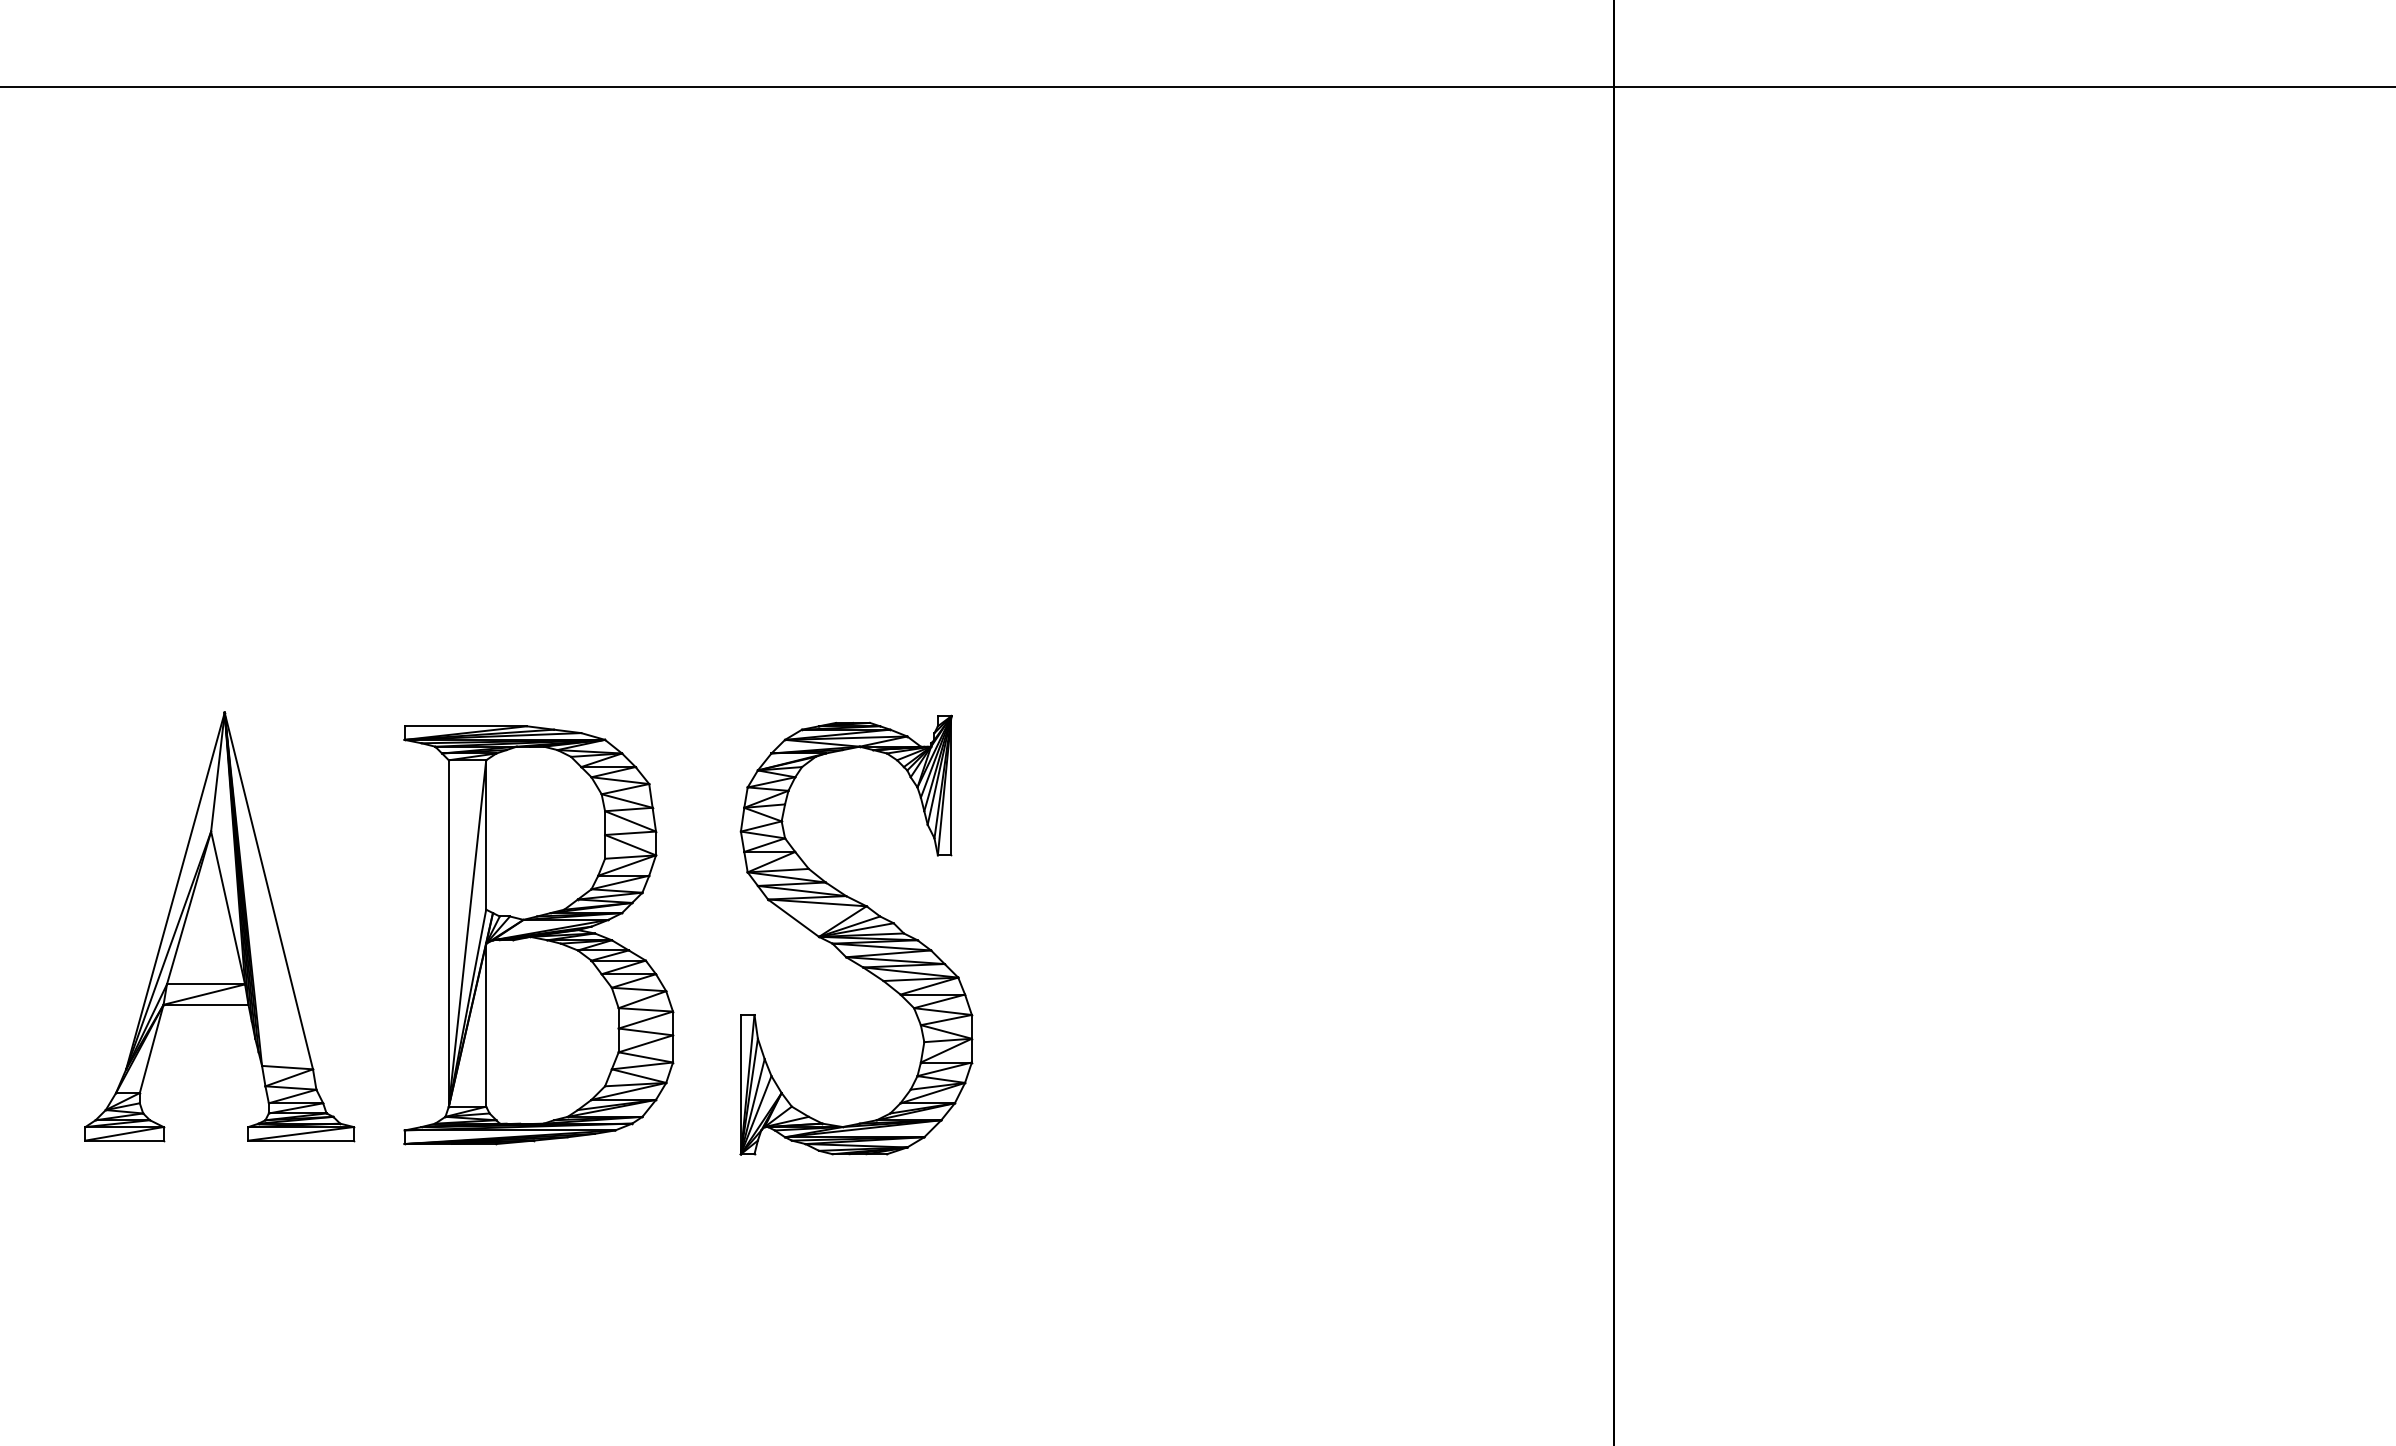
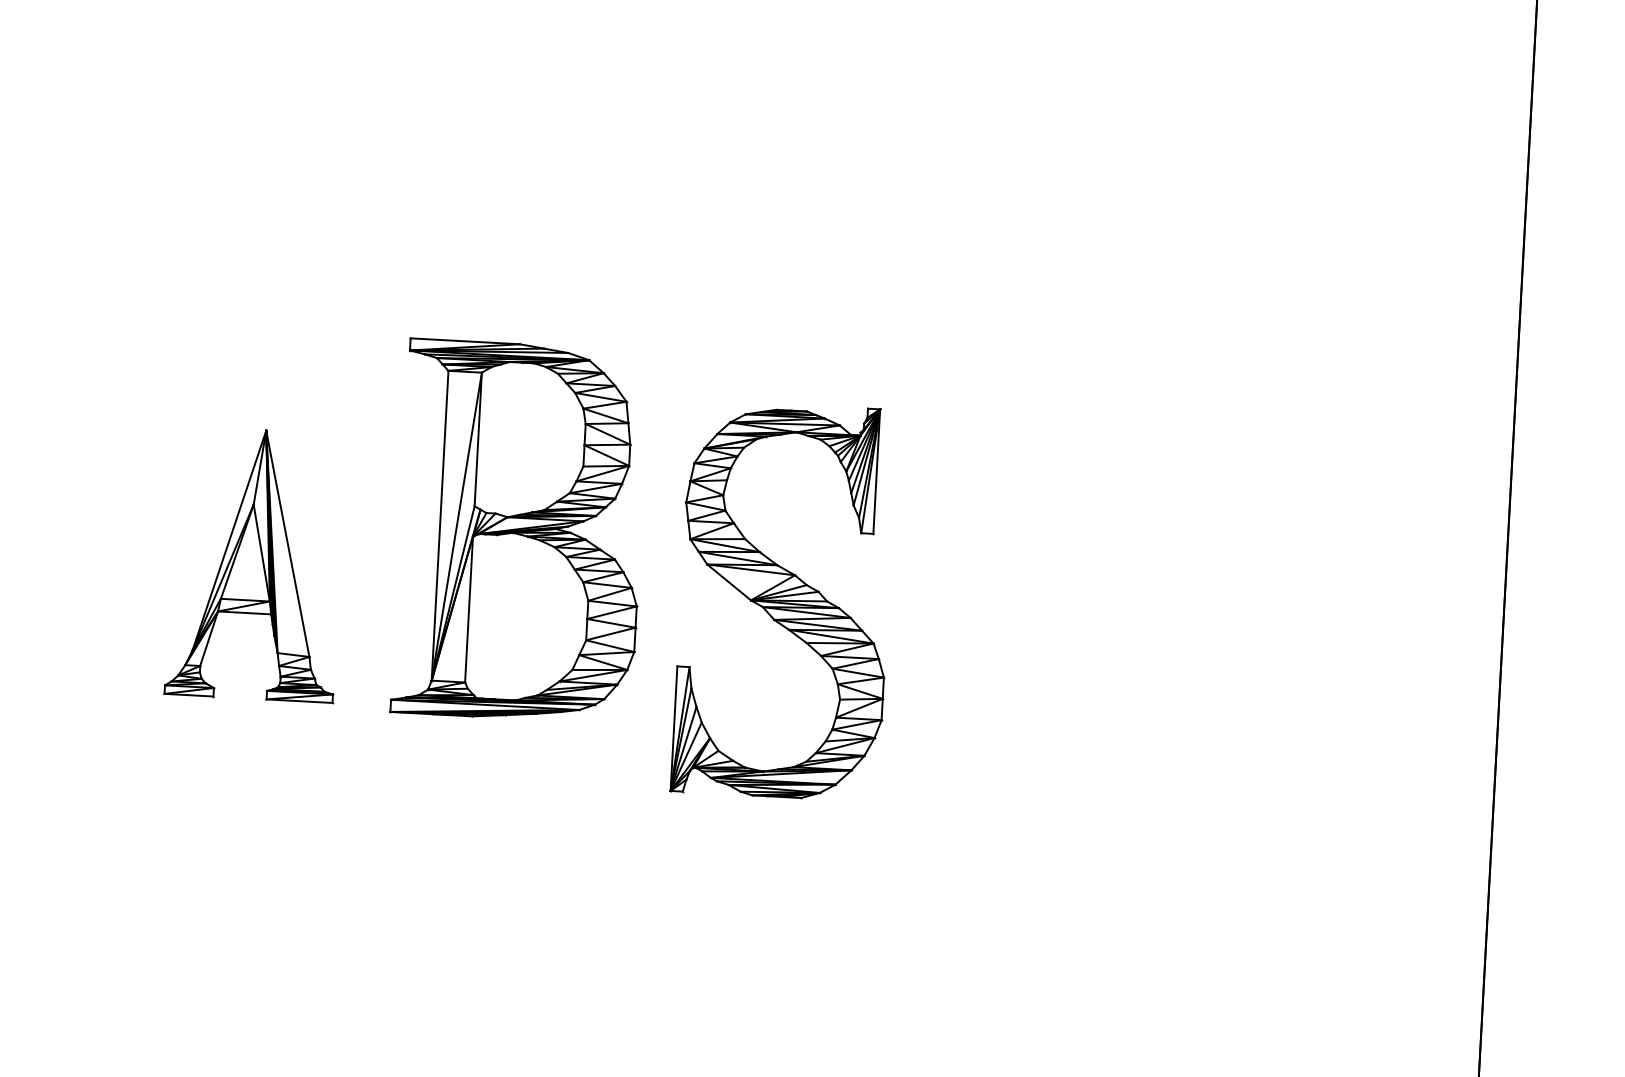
part: (219, 926) -> (255, 564), size x0.7
part: (856, 934) -> (784, 600), moved
part: (538, 935) -> (520, 531), moved

